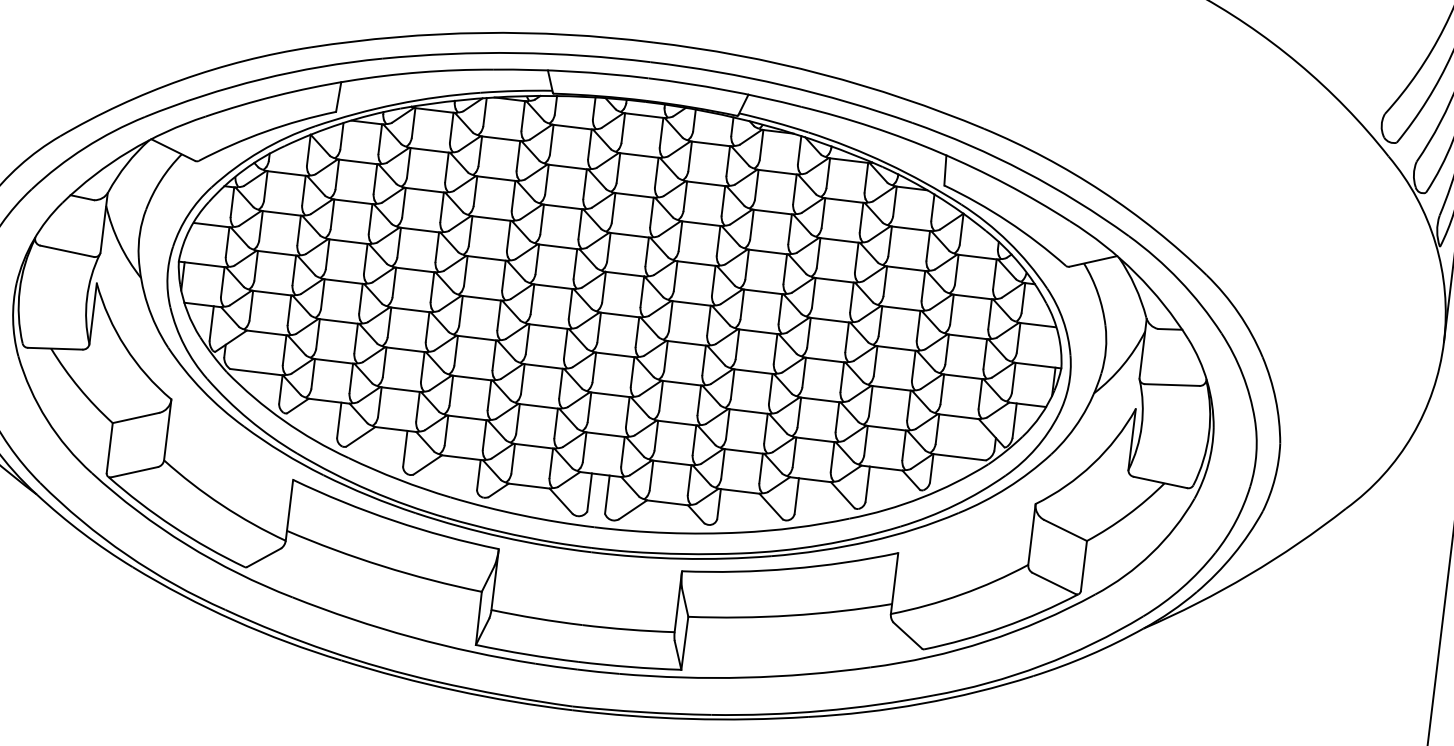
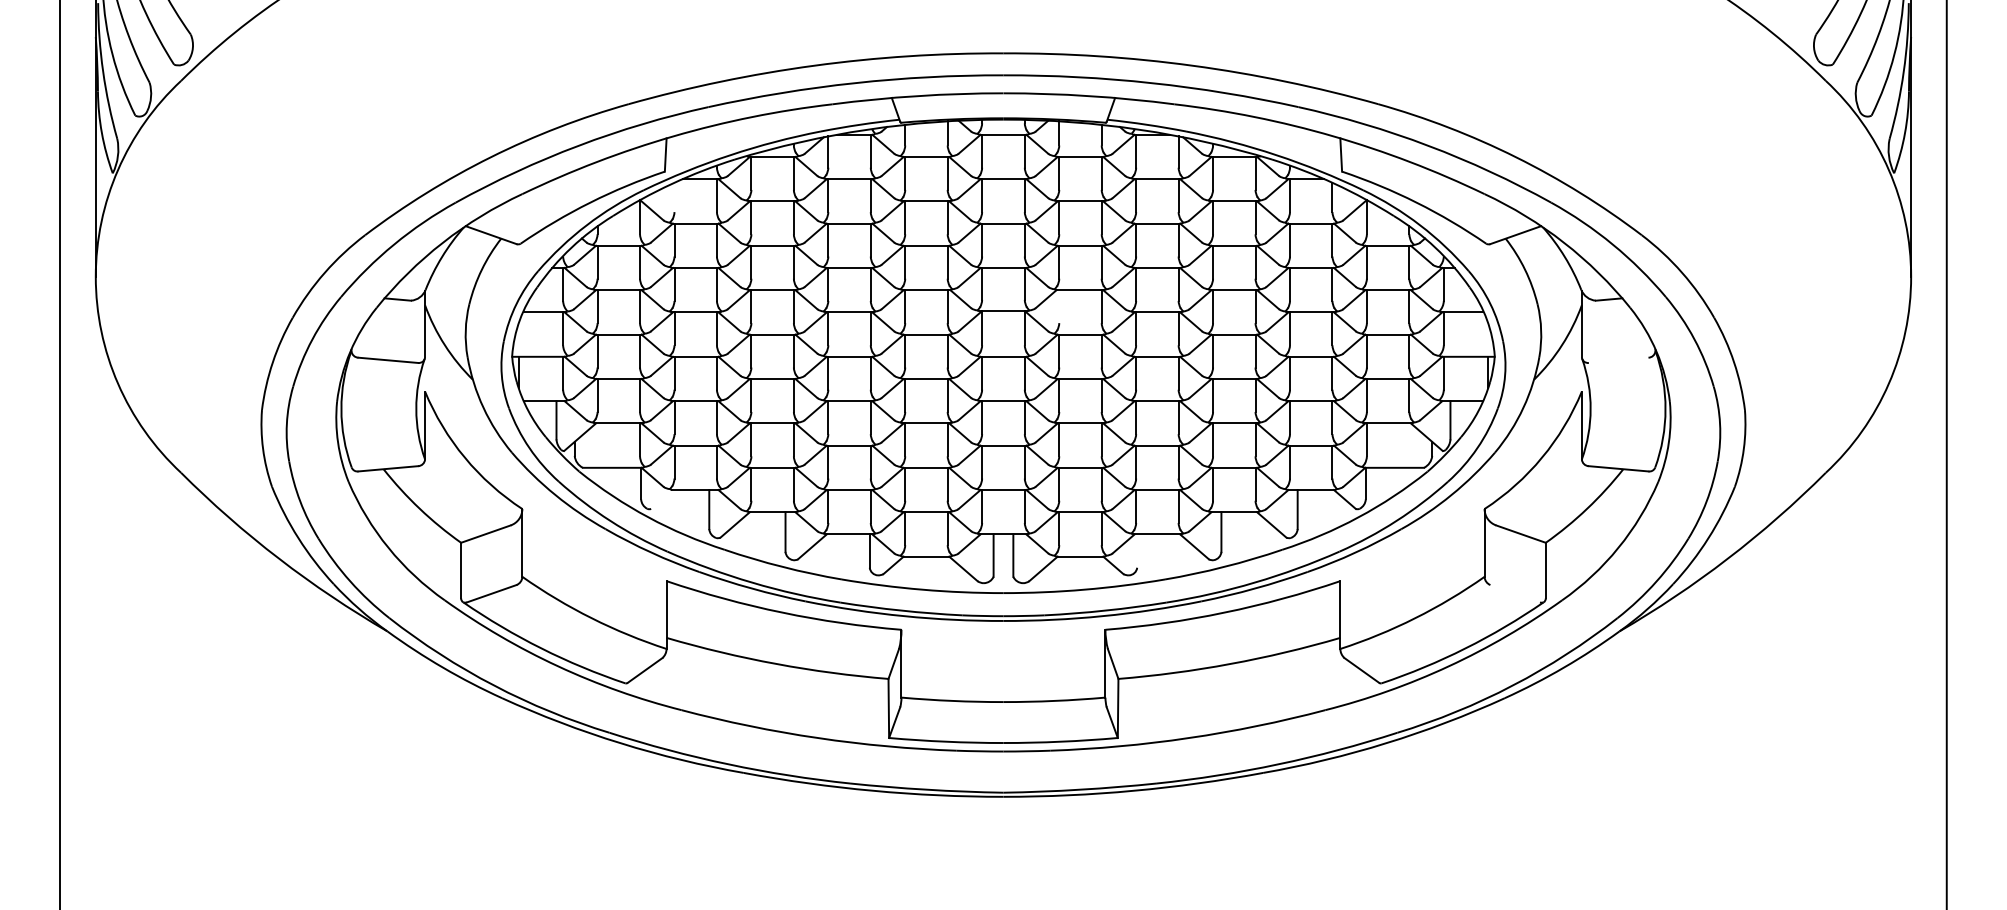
line: (341, 136) -> (674, 197), removed
line: (675, 275) -> (1059, 306), removed
line: (1172, 384) -> (1618, 359), removed
line: (297, 405) -> (661, 499), removed
line: (719, 503) -> (1137, 550), removed
line: (1053, 583) -> (1514, 593), removed

